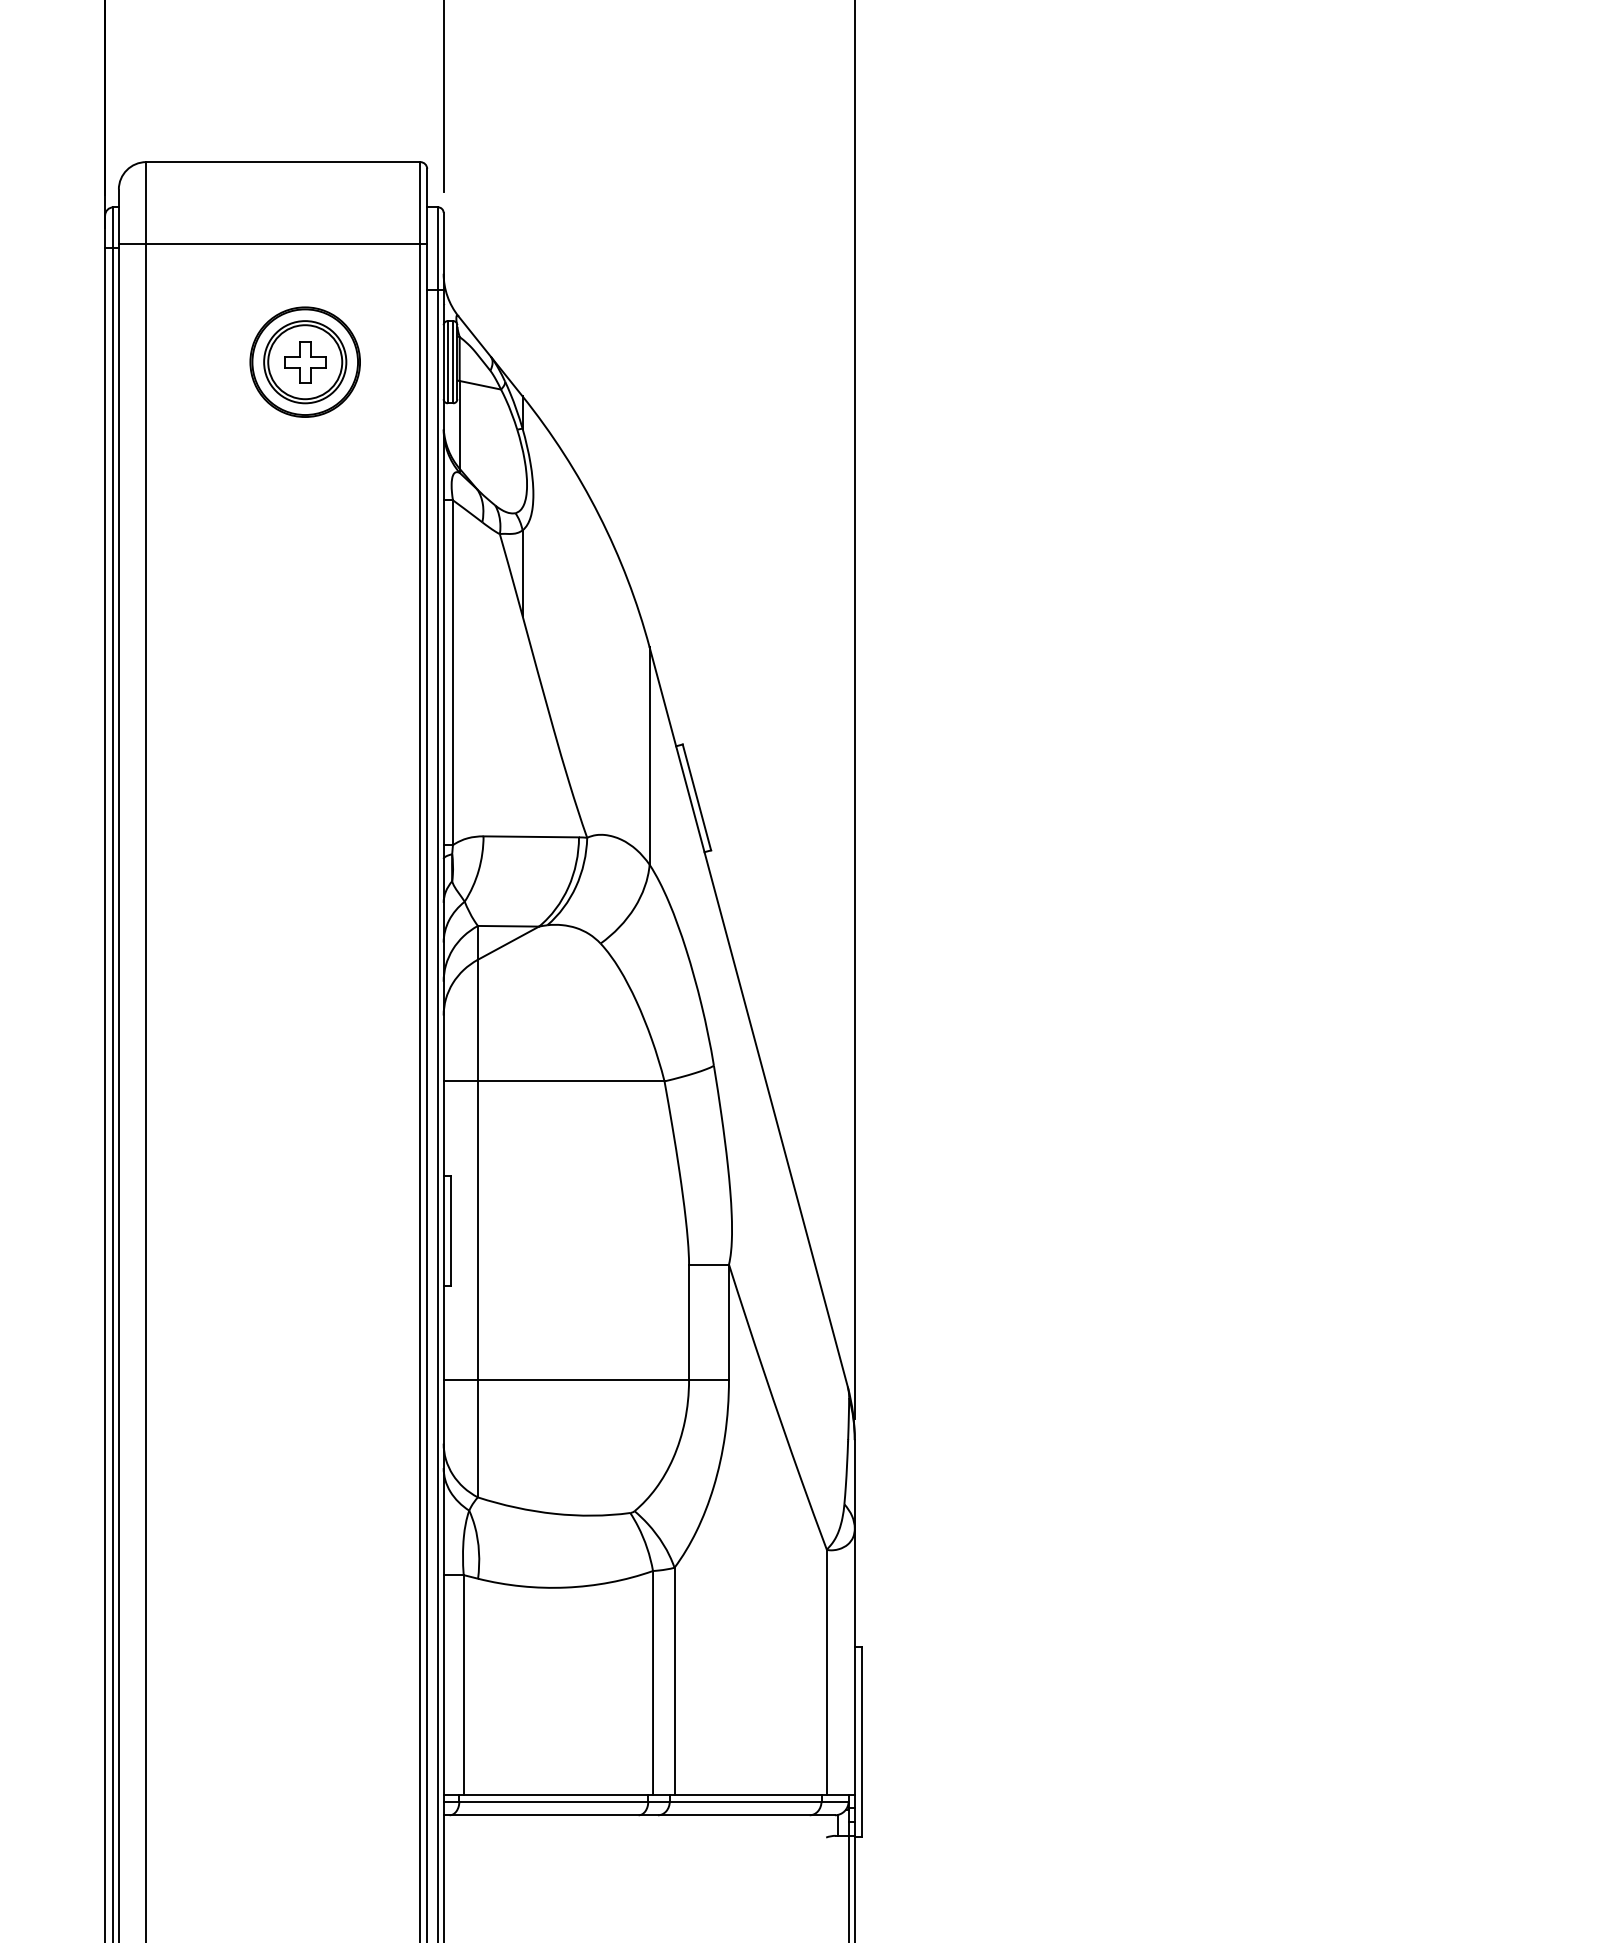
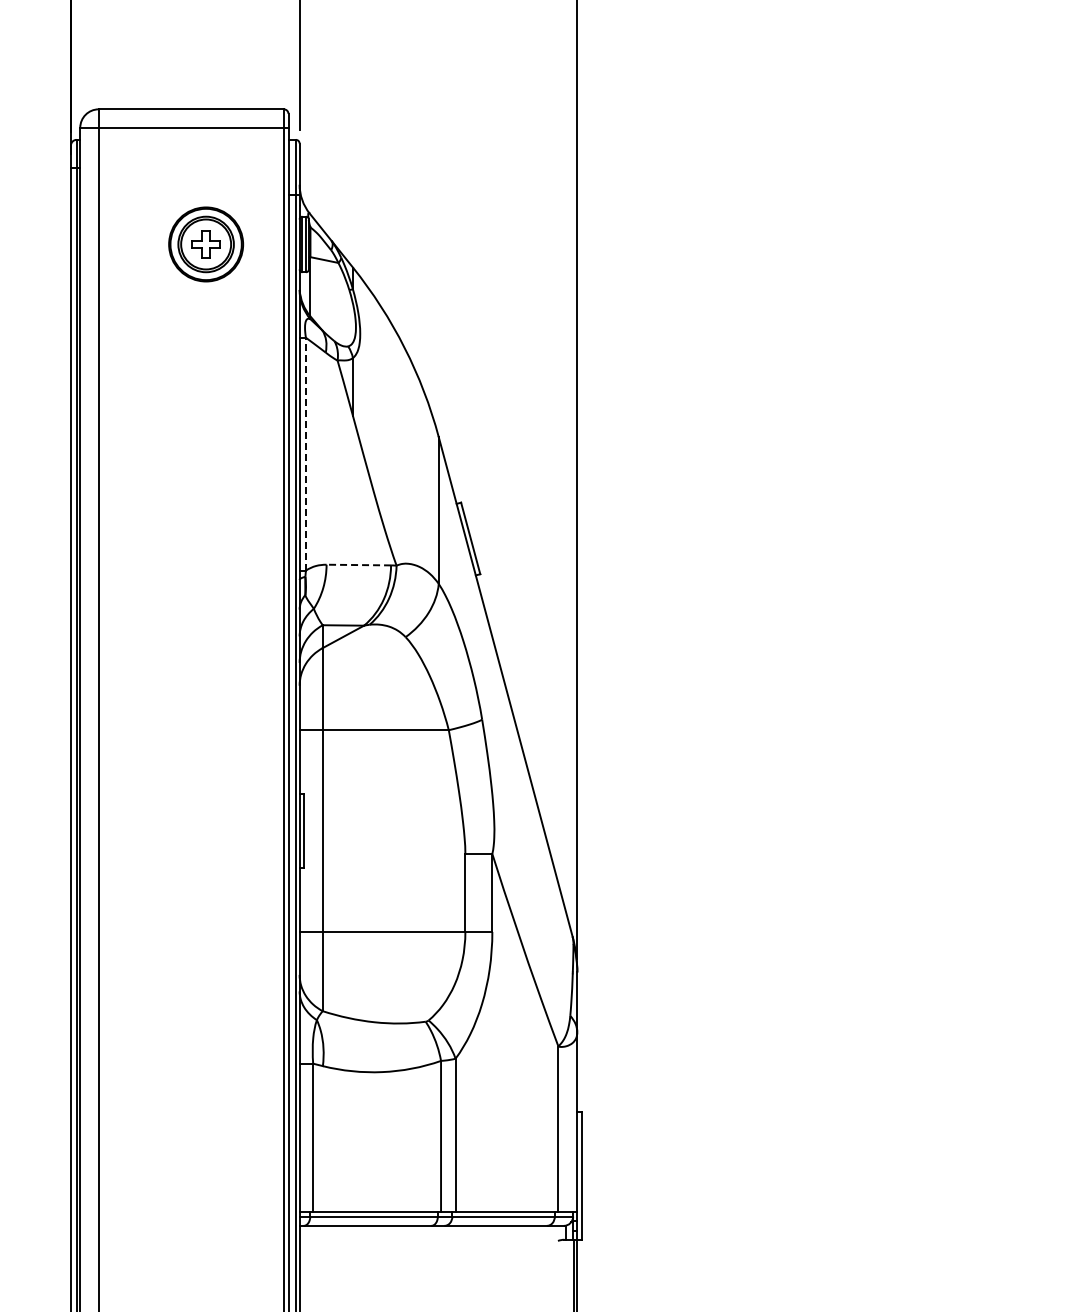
line: (273, 243) -> (184, 127), moved
line: (452, 671) -> (305, 453), solid -> dashed
line: (530, 837) -> (358, 565), solid -> dashed

